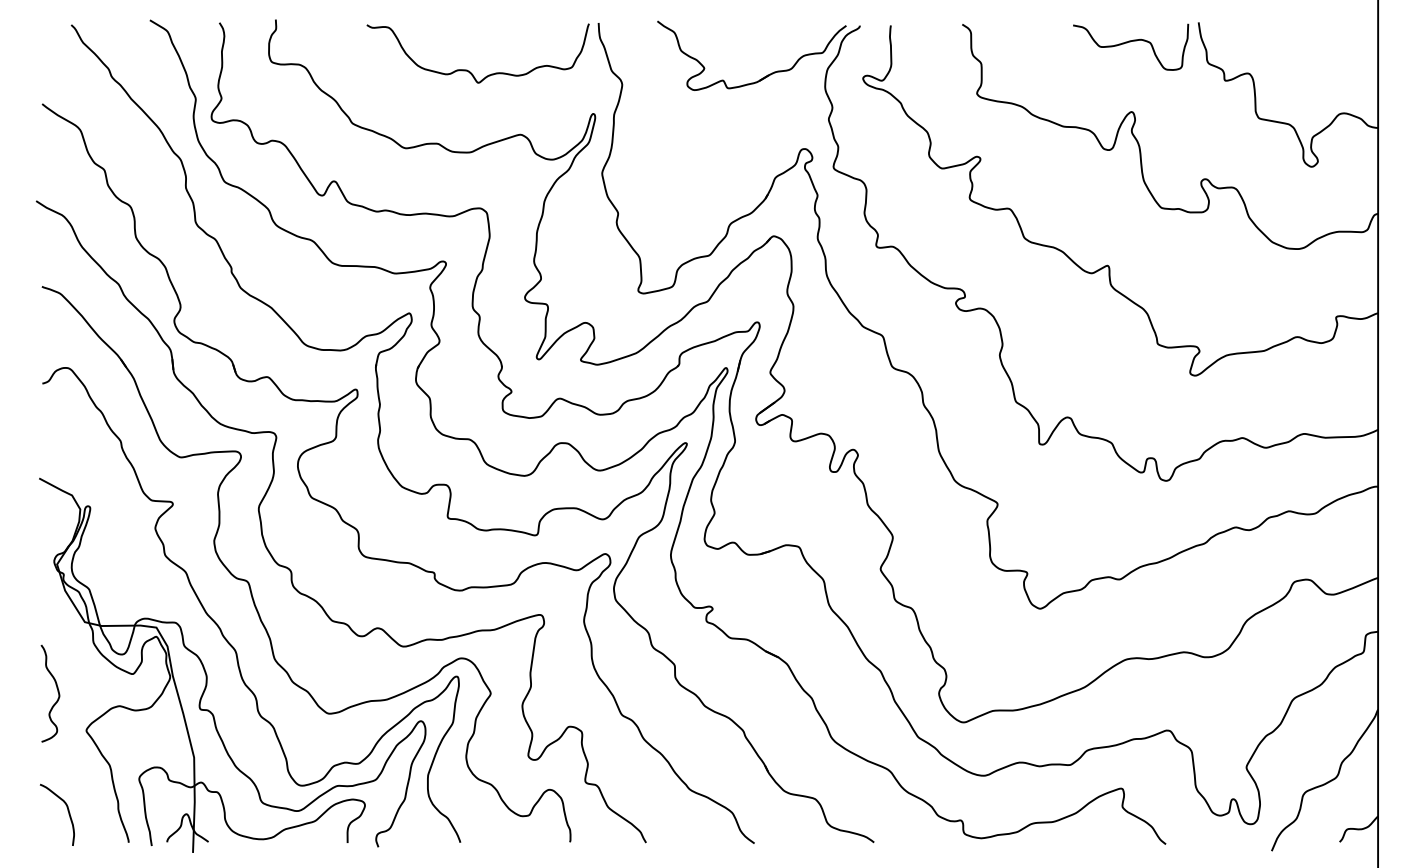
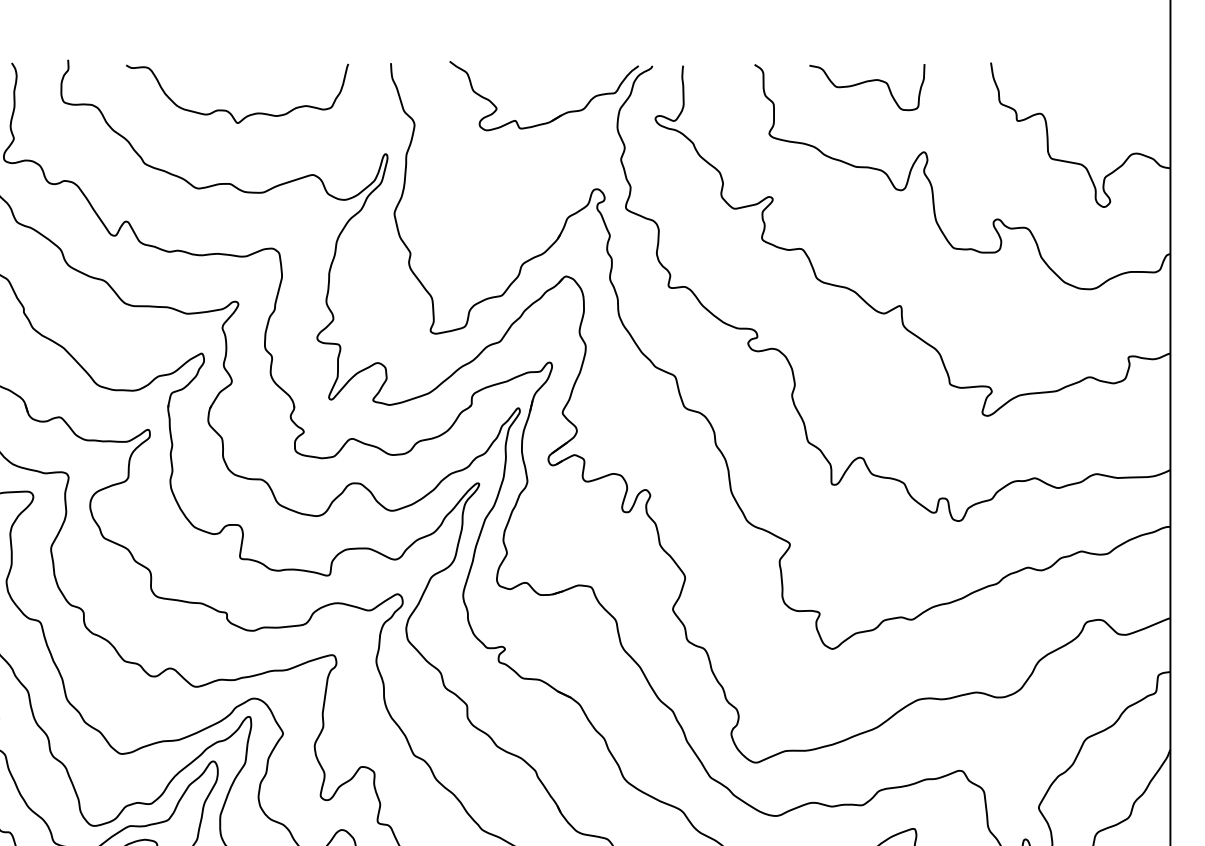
curve: (1130, 42) -> (866, 82), moved
curve: (469, 70) -> (228, 110), moved

